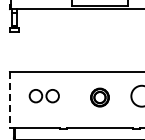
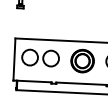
part: (44, 95) -> (40, 57), size x1.67
part: (99, 97) -> (82, 61), size x1.67
line: (9, 99) -> (14, 59), dashed -> solid

